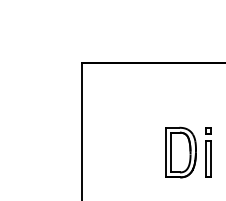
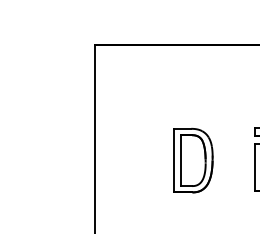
part: (180, 152) -> (192, 160), moved

